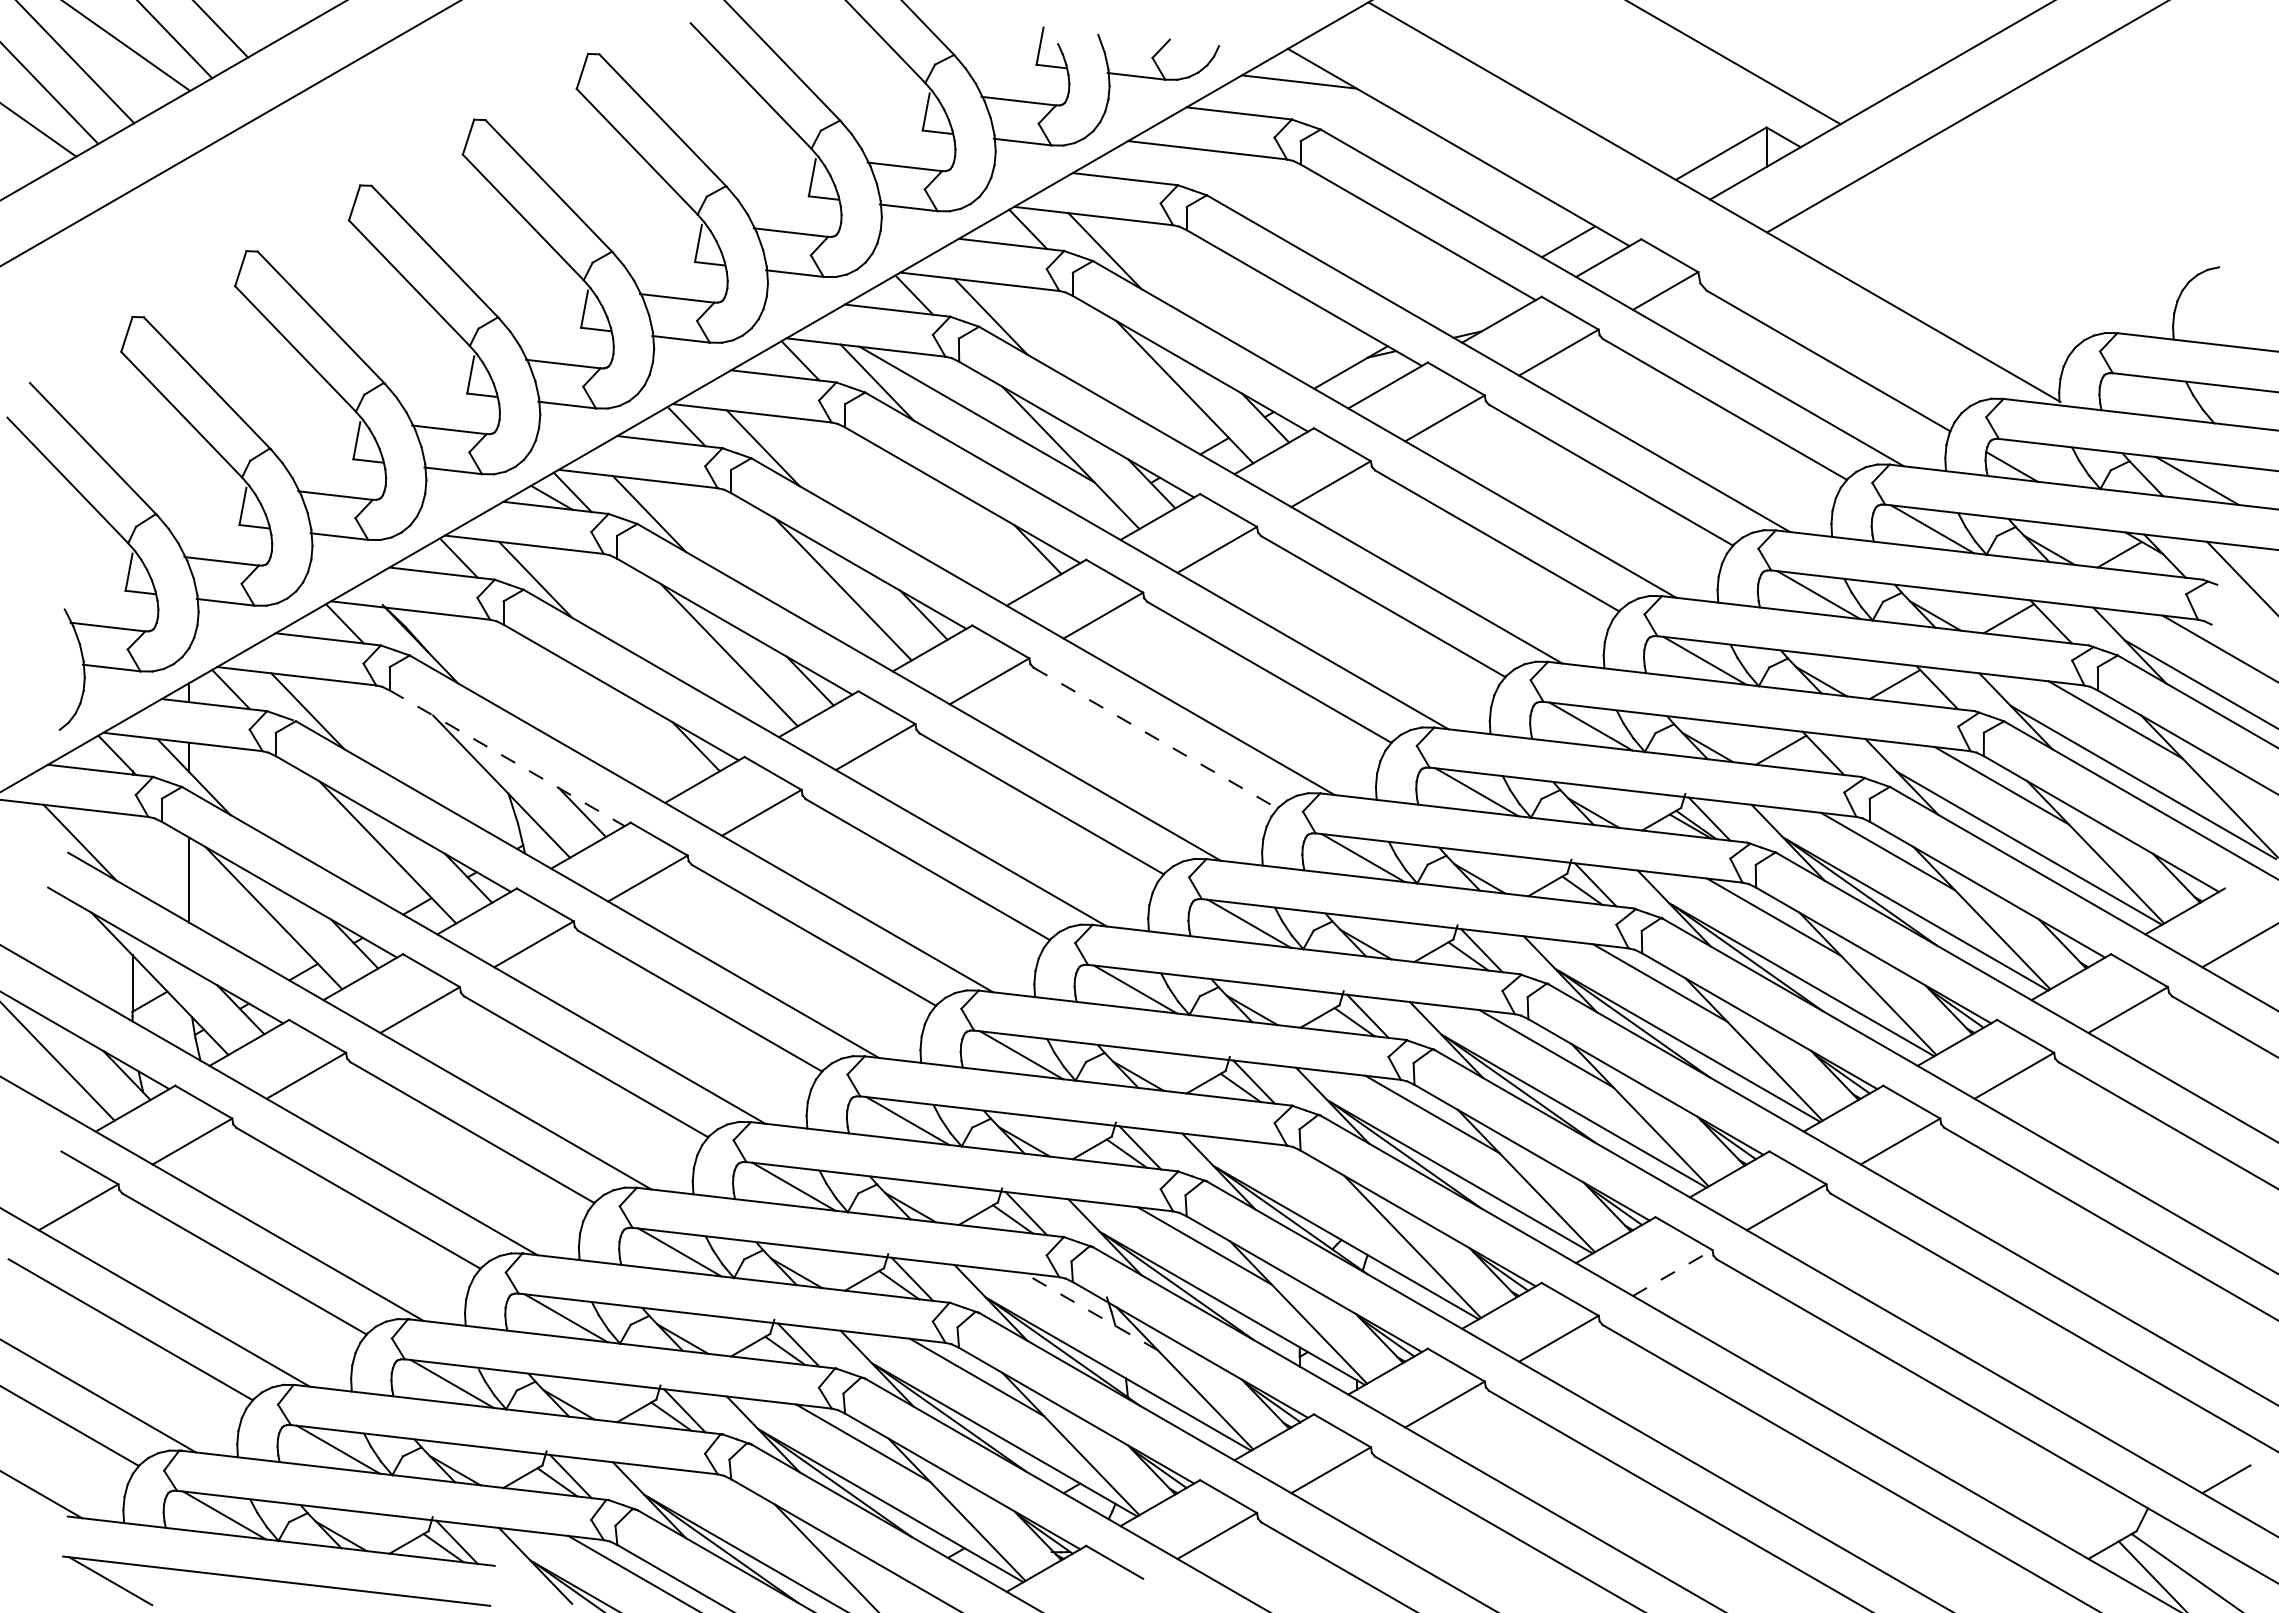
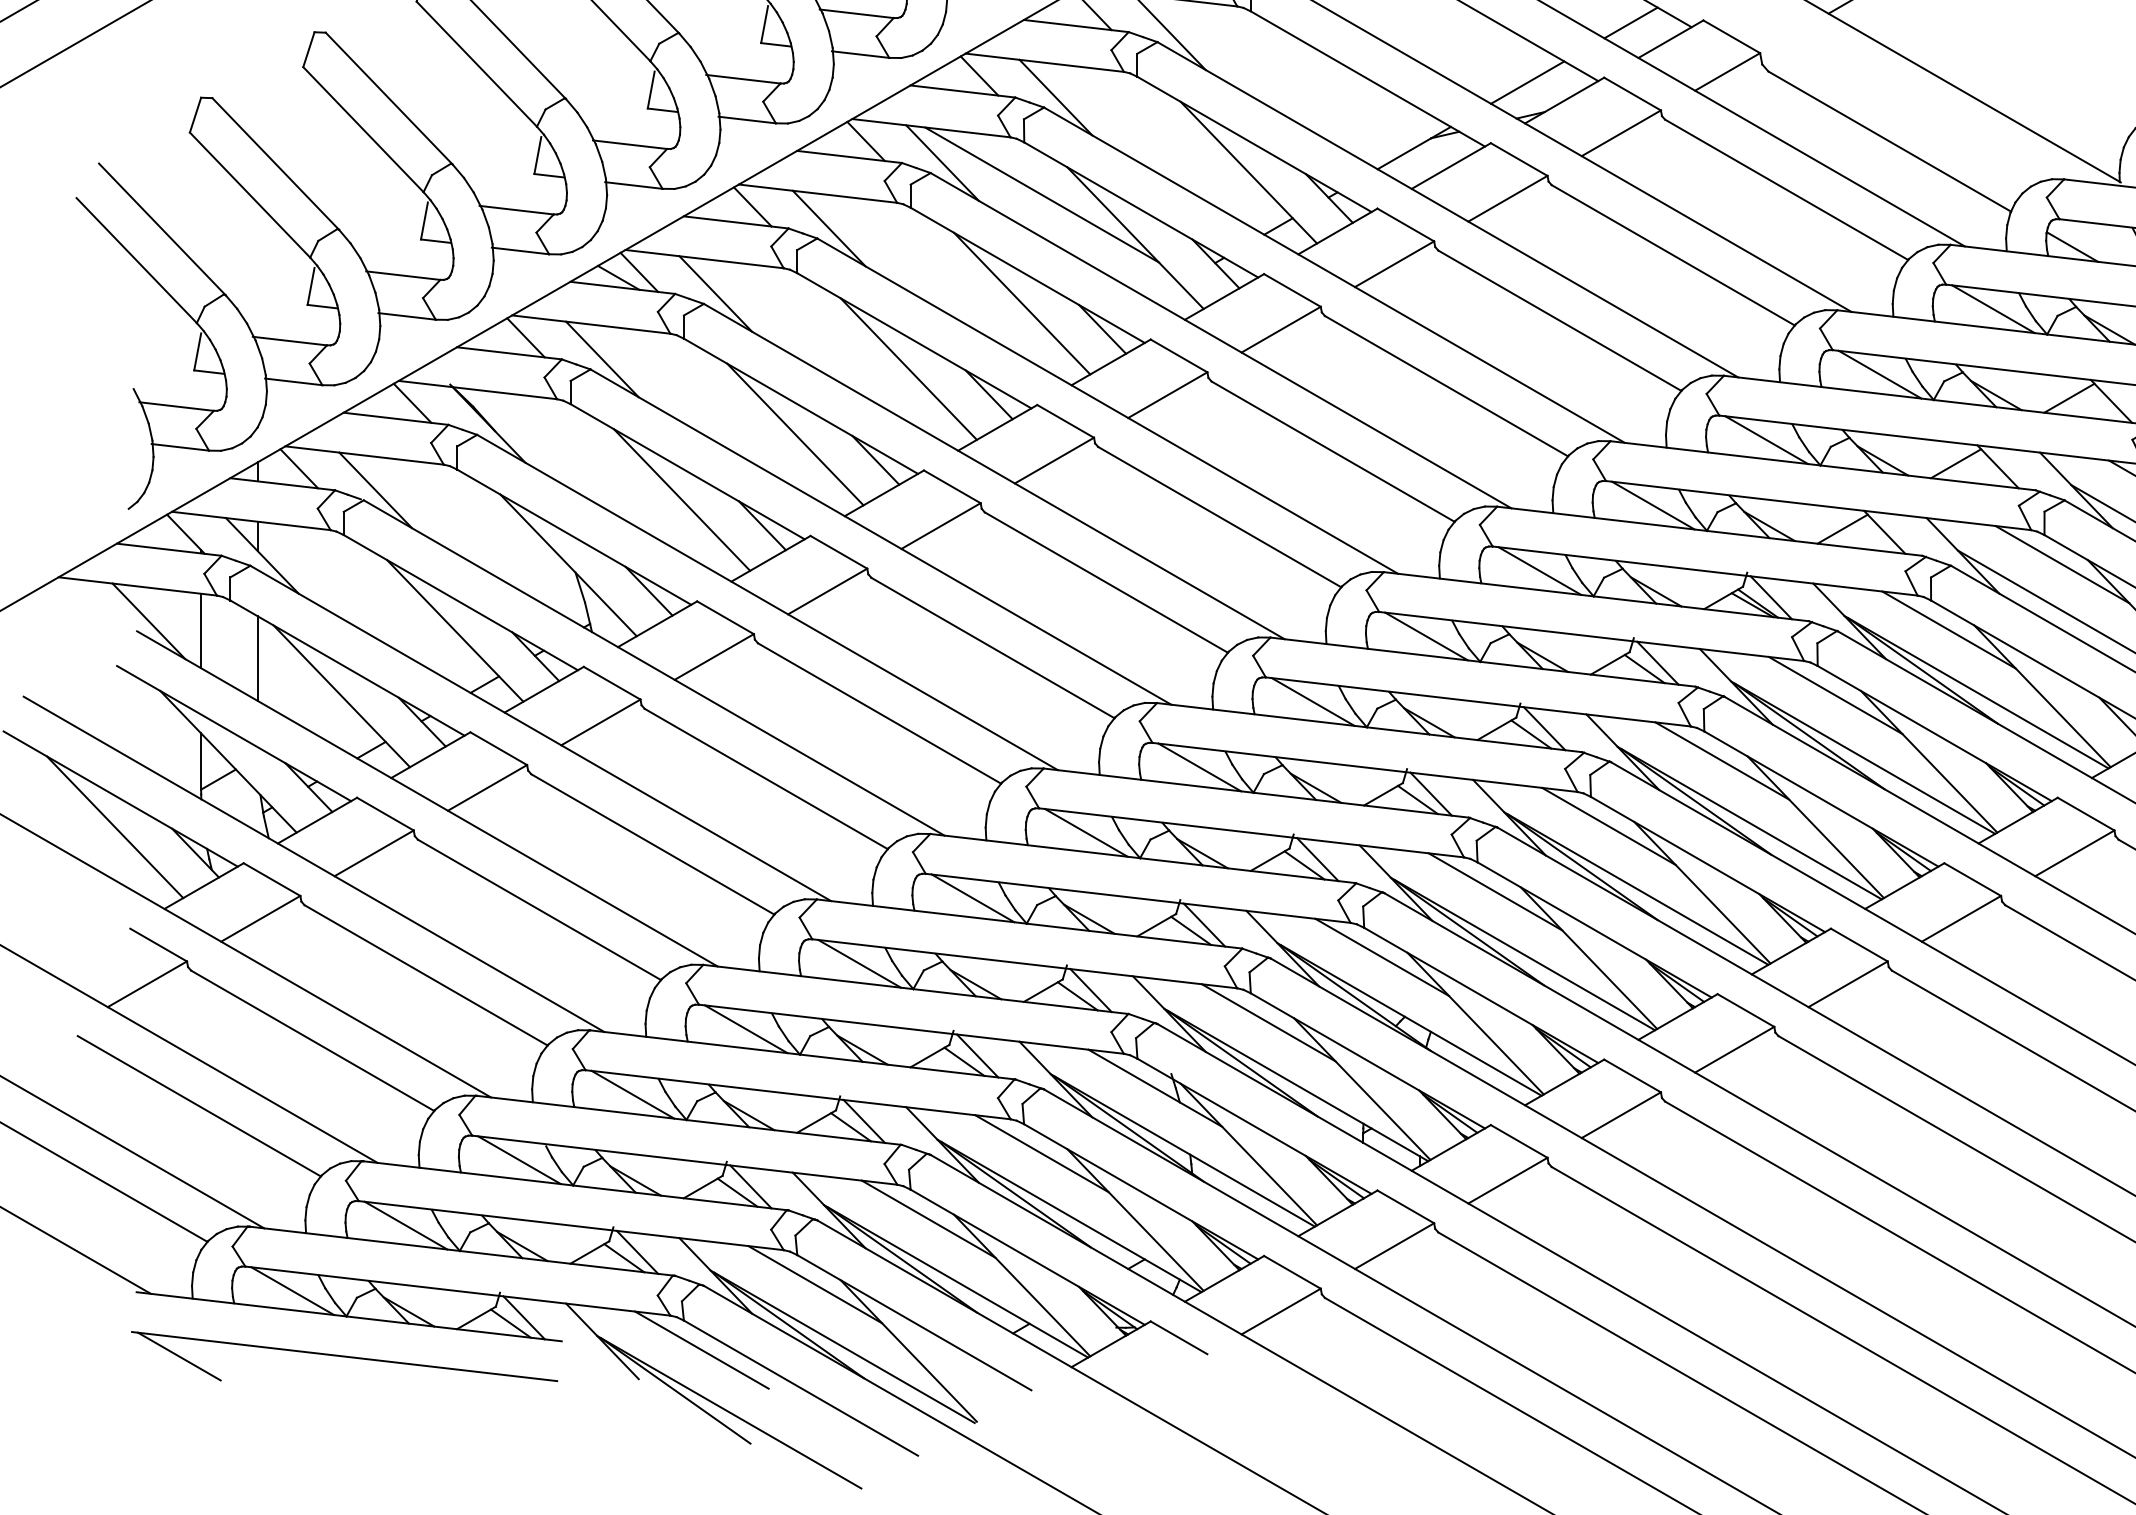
line: (1464, 301) -> (1527, 82), added
line: (956, 523) -> (1021, 303), added
line: (615, 720) -> (682, 499), added
line: (1156, 738) -> (1220, 517), dashed -> solid
line: (507, 758) -> (574, 537), dashed -> solid
line: (132, 852) -> (201, 631), added
line: (1318, 1180) -> (1381, 957), added
line: (1672, 1273) -> (1734, 1050), dashed -> solid
line: (1090, 1311) -> (1154, 1088), dashed -> solid
line: (749, 1508) -> (815, 1284), added

